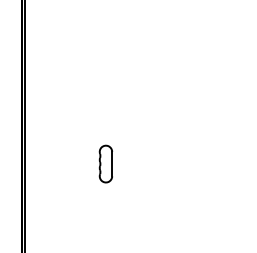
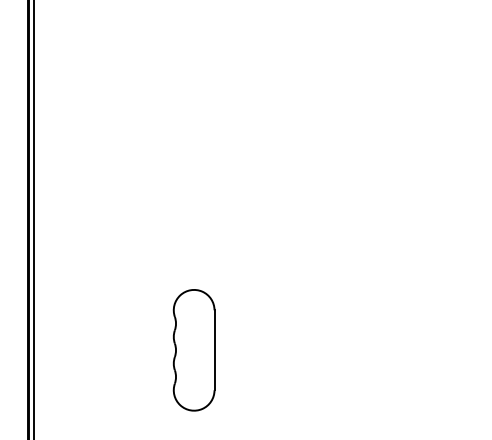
part: (105, 163) -> (193, 348), size x1.67

